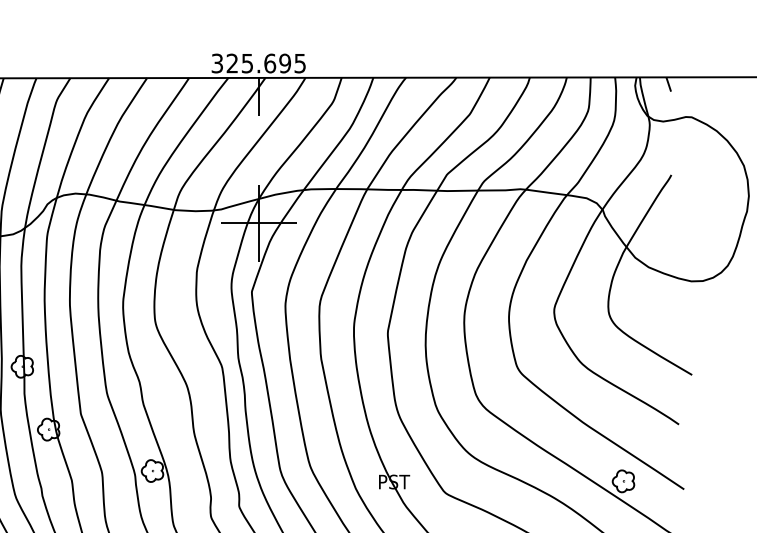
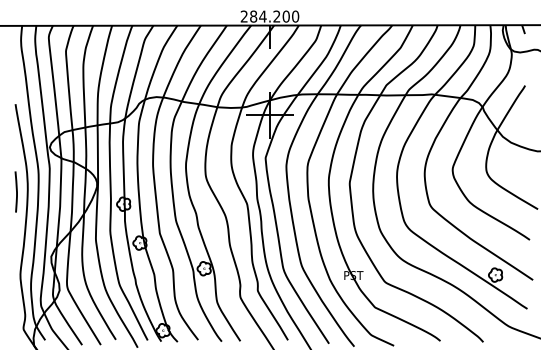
text: (258, 63) -> (269, 16), 325.695 -> 284.200

